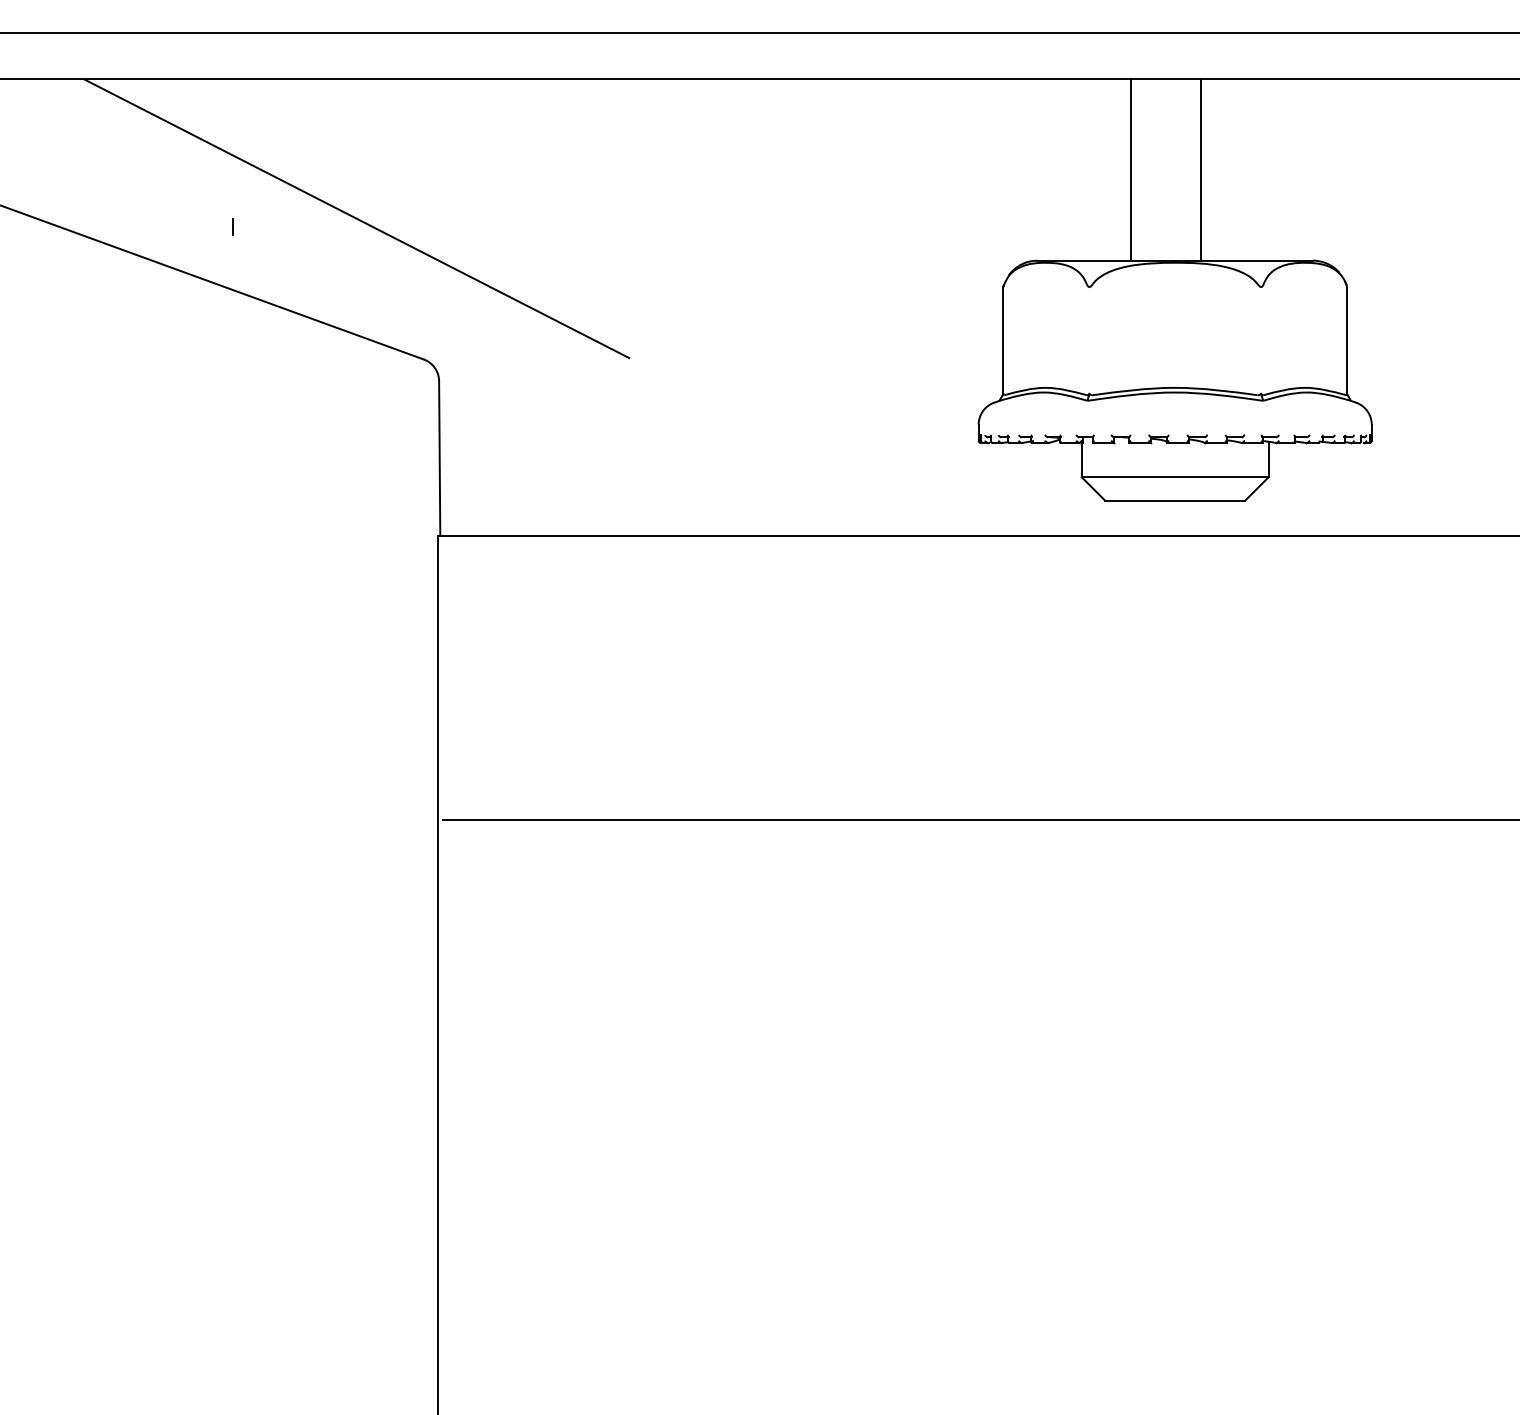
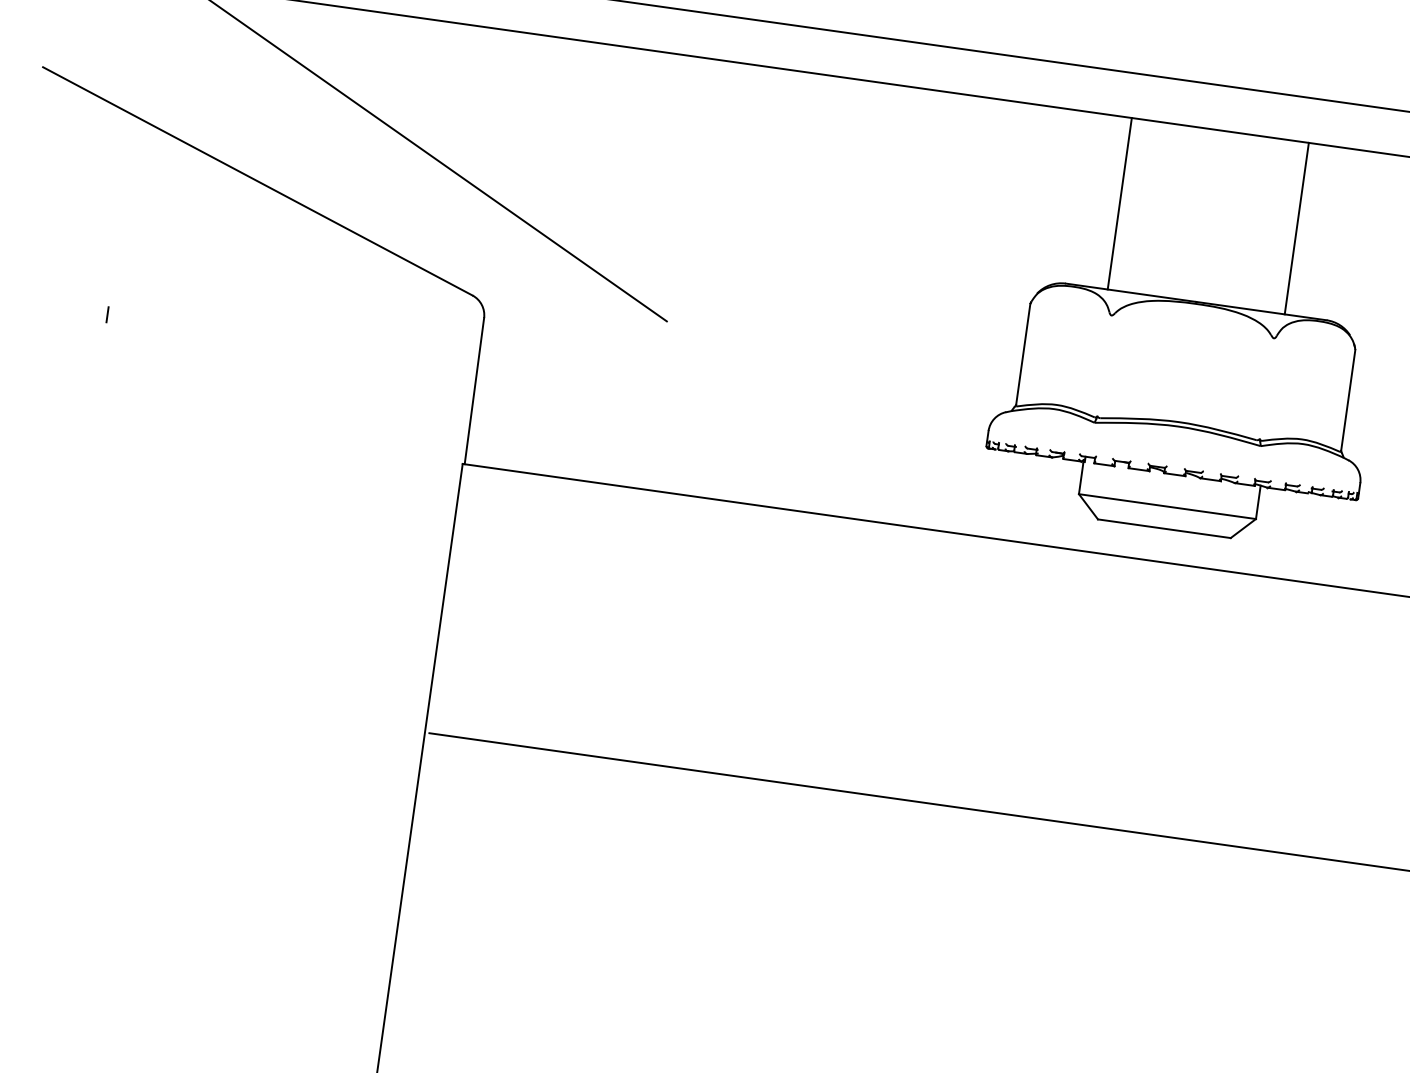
line: (1130, 169) -> (1119, 203), moved
line: (1200, 169) -> (1296, 228), moved
line: (232, 226) -> (106, 314), moved

